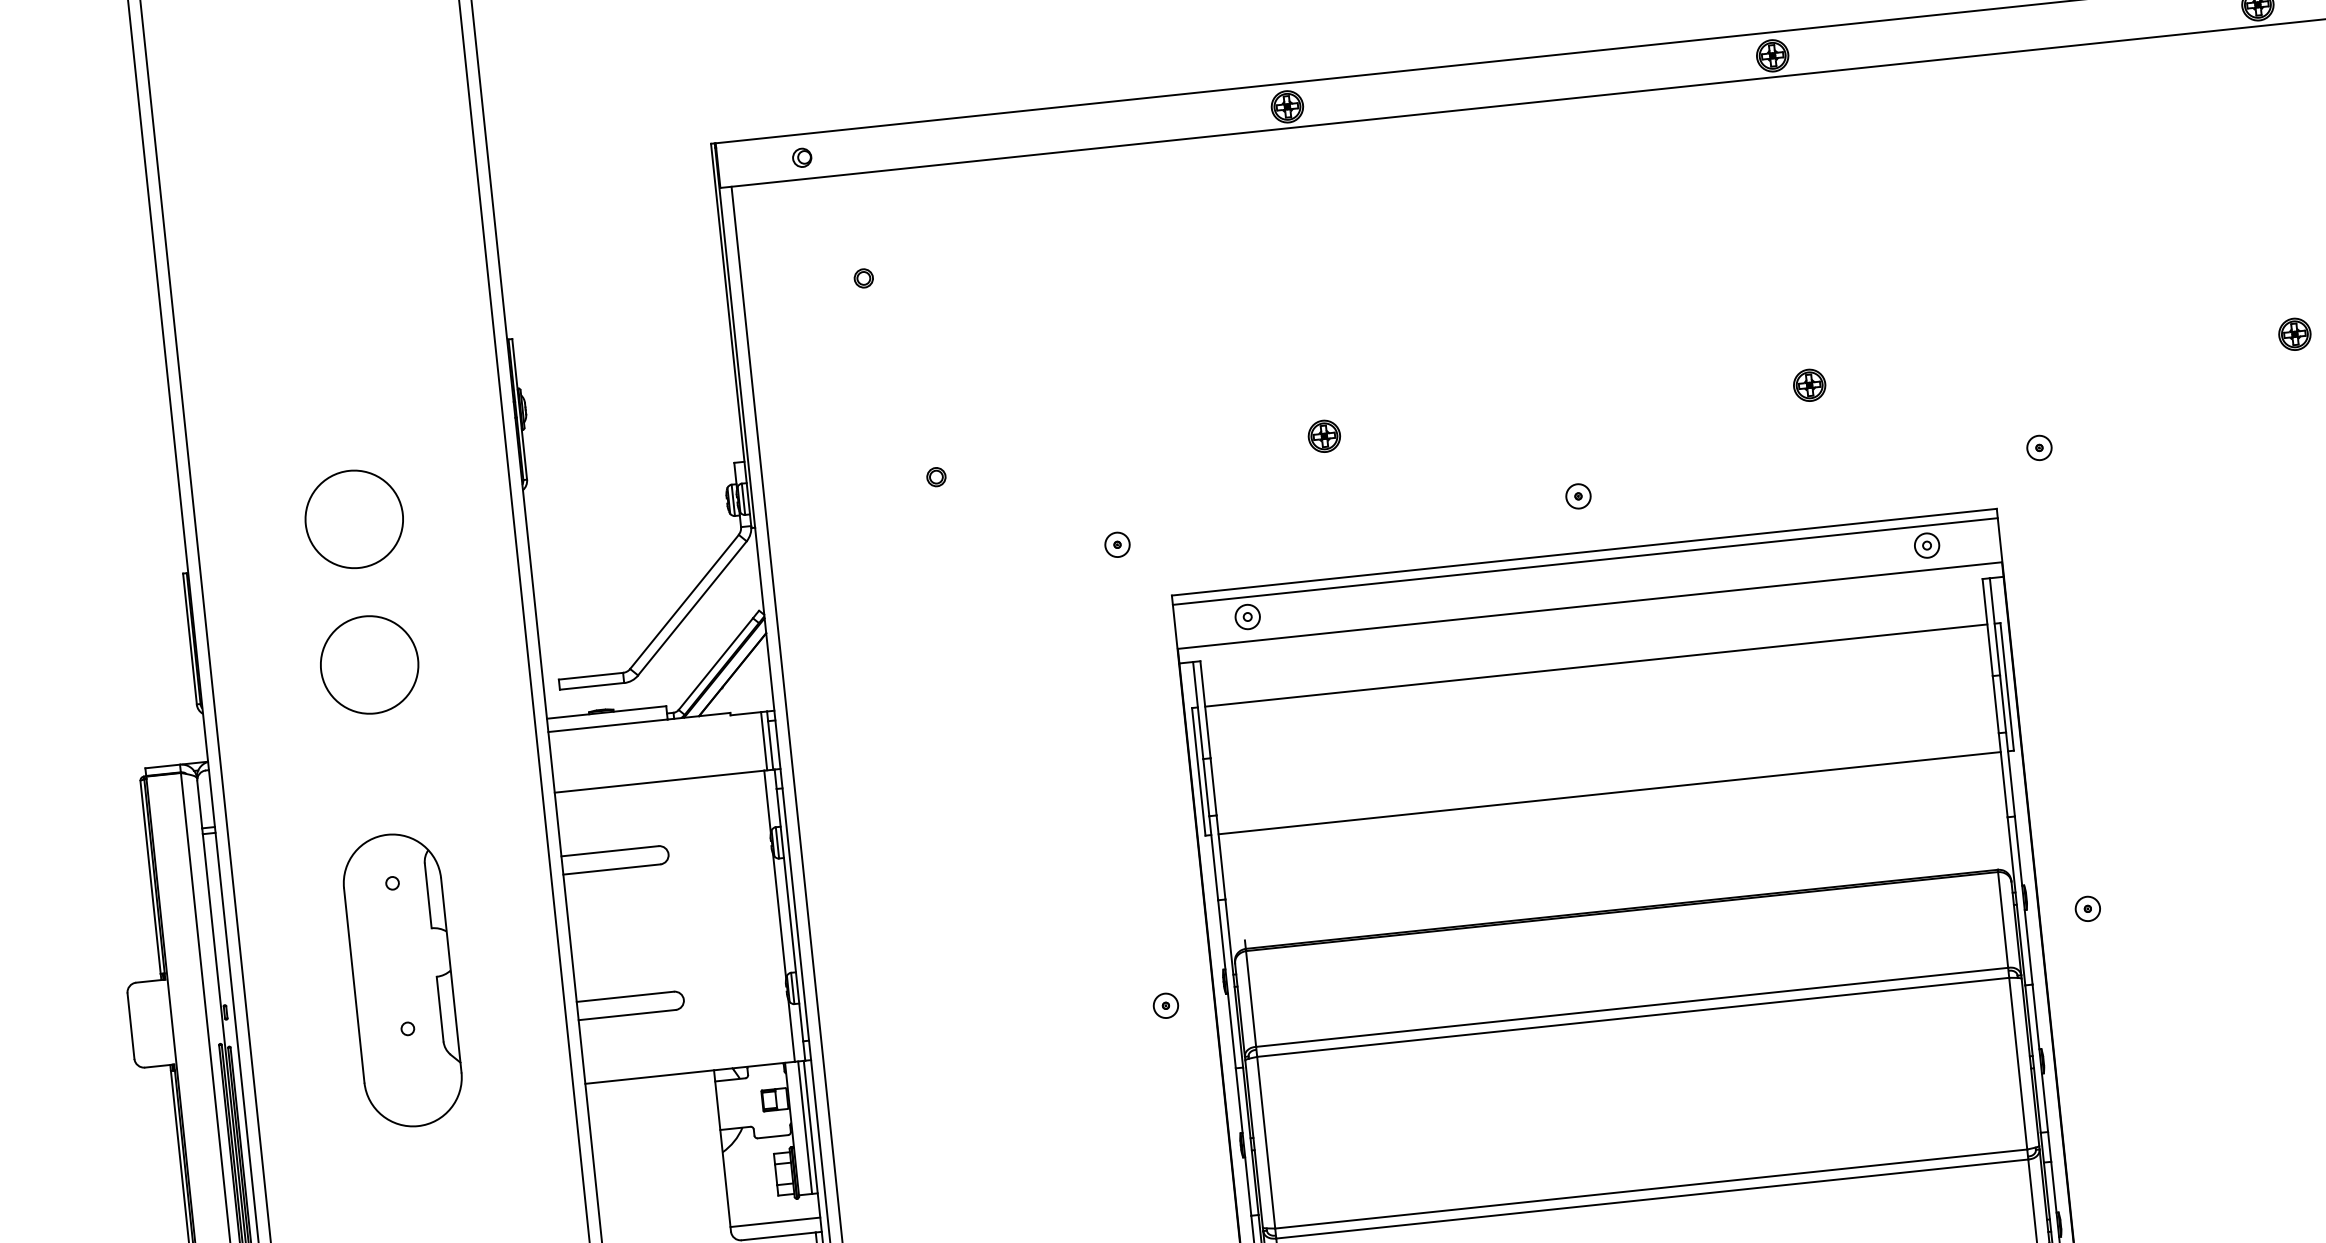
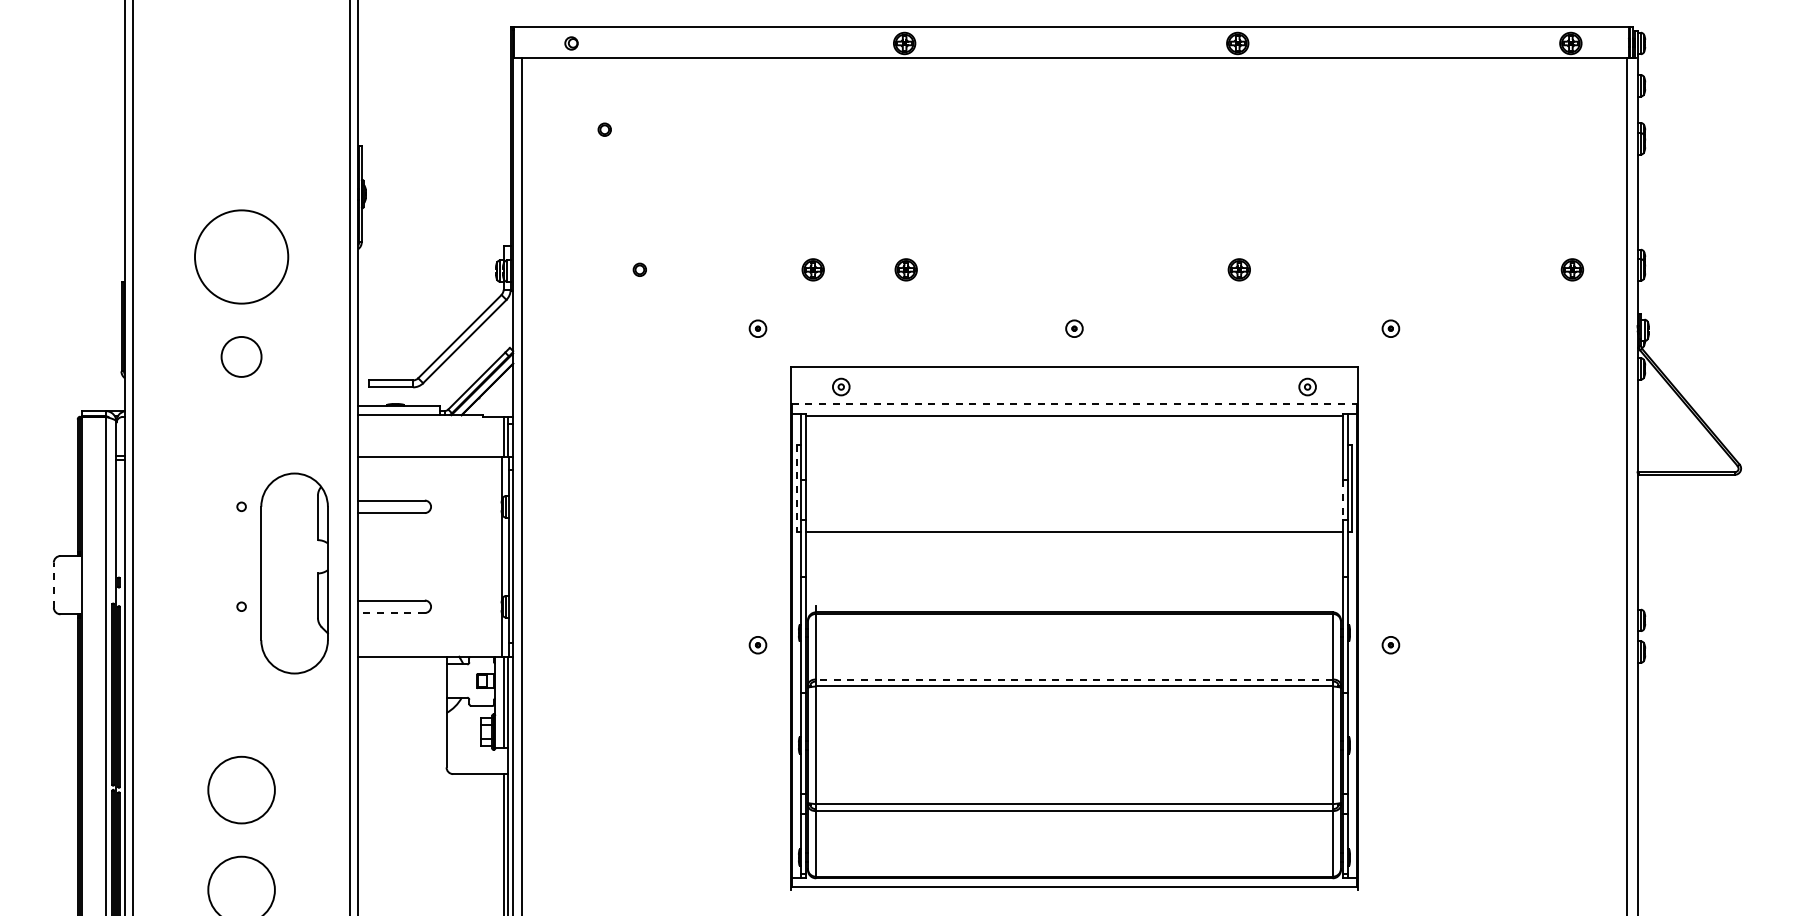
part: (1187, 450) -> (812, 269), added
circle: (354, 518) -> (241, 256), size x1.4
line: (1585, 561) -> (1074, 373), removed
line: (1589, 605) -> (1074, 403), solid -> dashed
circle: (369, 664) -> (241, 356), size x0.6
line: (1594, 665) -> (1073, 415), moved
line: (1995, 704) -> (1342, 499), solid -> dashed
line: (1198, 771) -> (796, 488), solid -> dashed
part: (402, 980) -> (294, 573), moved
line: (1630, 1007) -> (1073, 679), solid -> dashed
line: (627, 1015) -> (391, 613), solid -> dashed
line: (130, 1025) -> (53, 584), solid -> dashed
line: (775, 1222) -> (477, 764), removed

